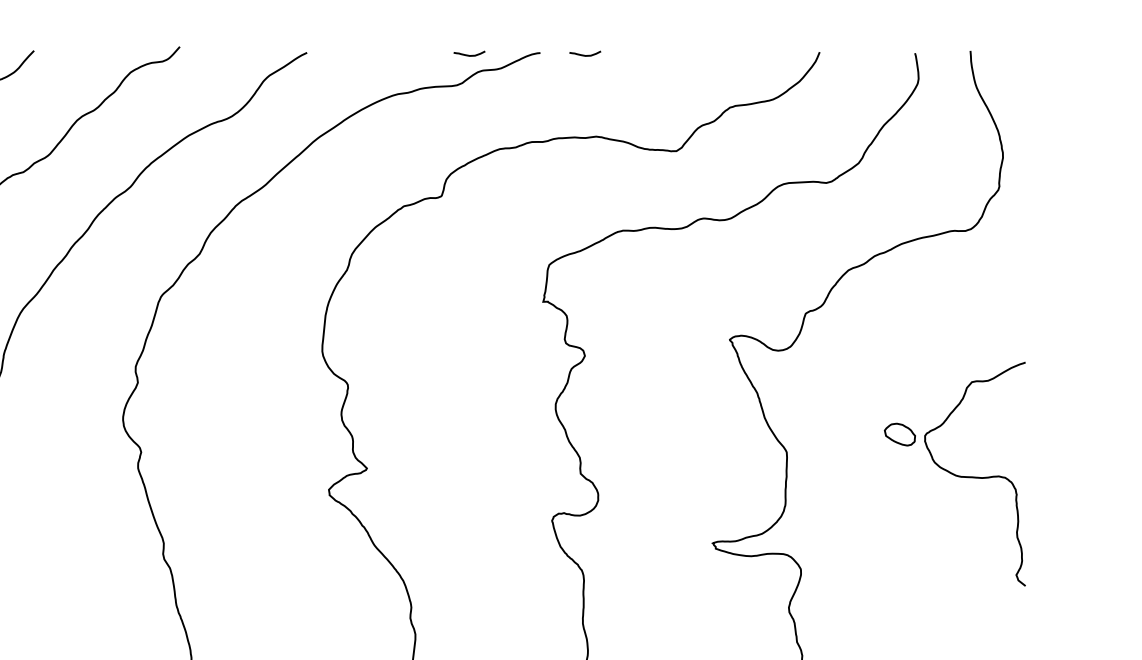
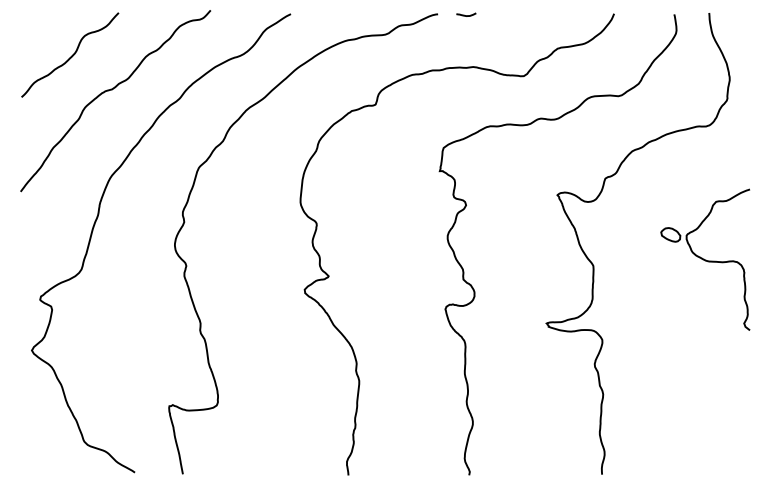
curve: (469, 54) -> (393, 15), removed
part: (955, 473) -> (705, 259), moved

